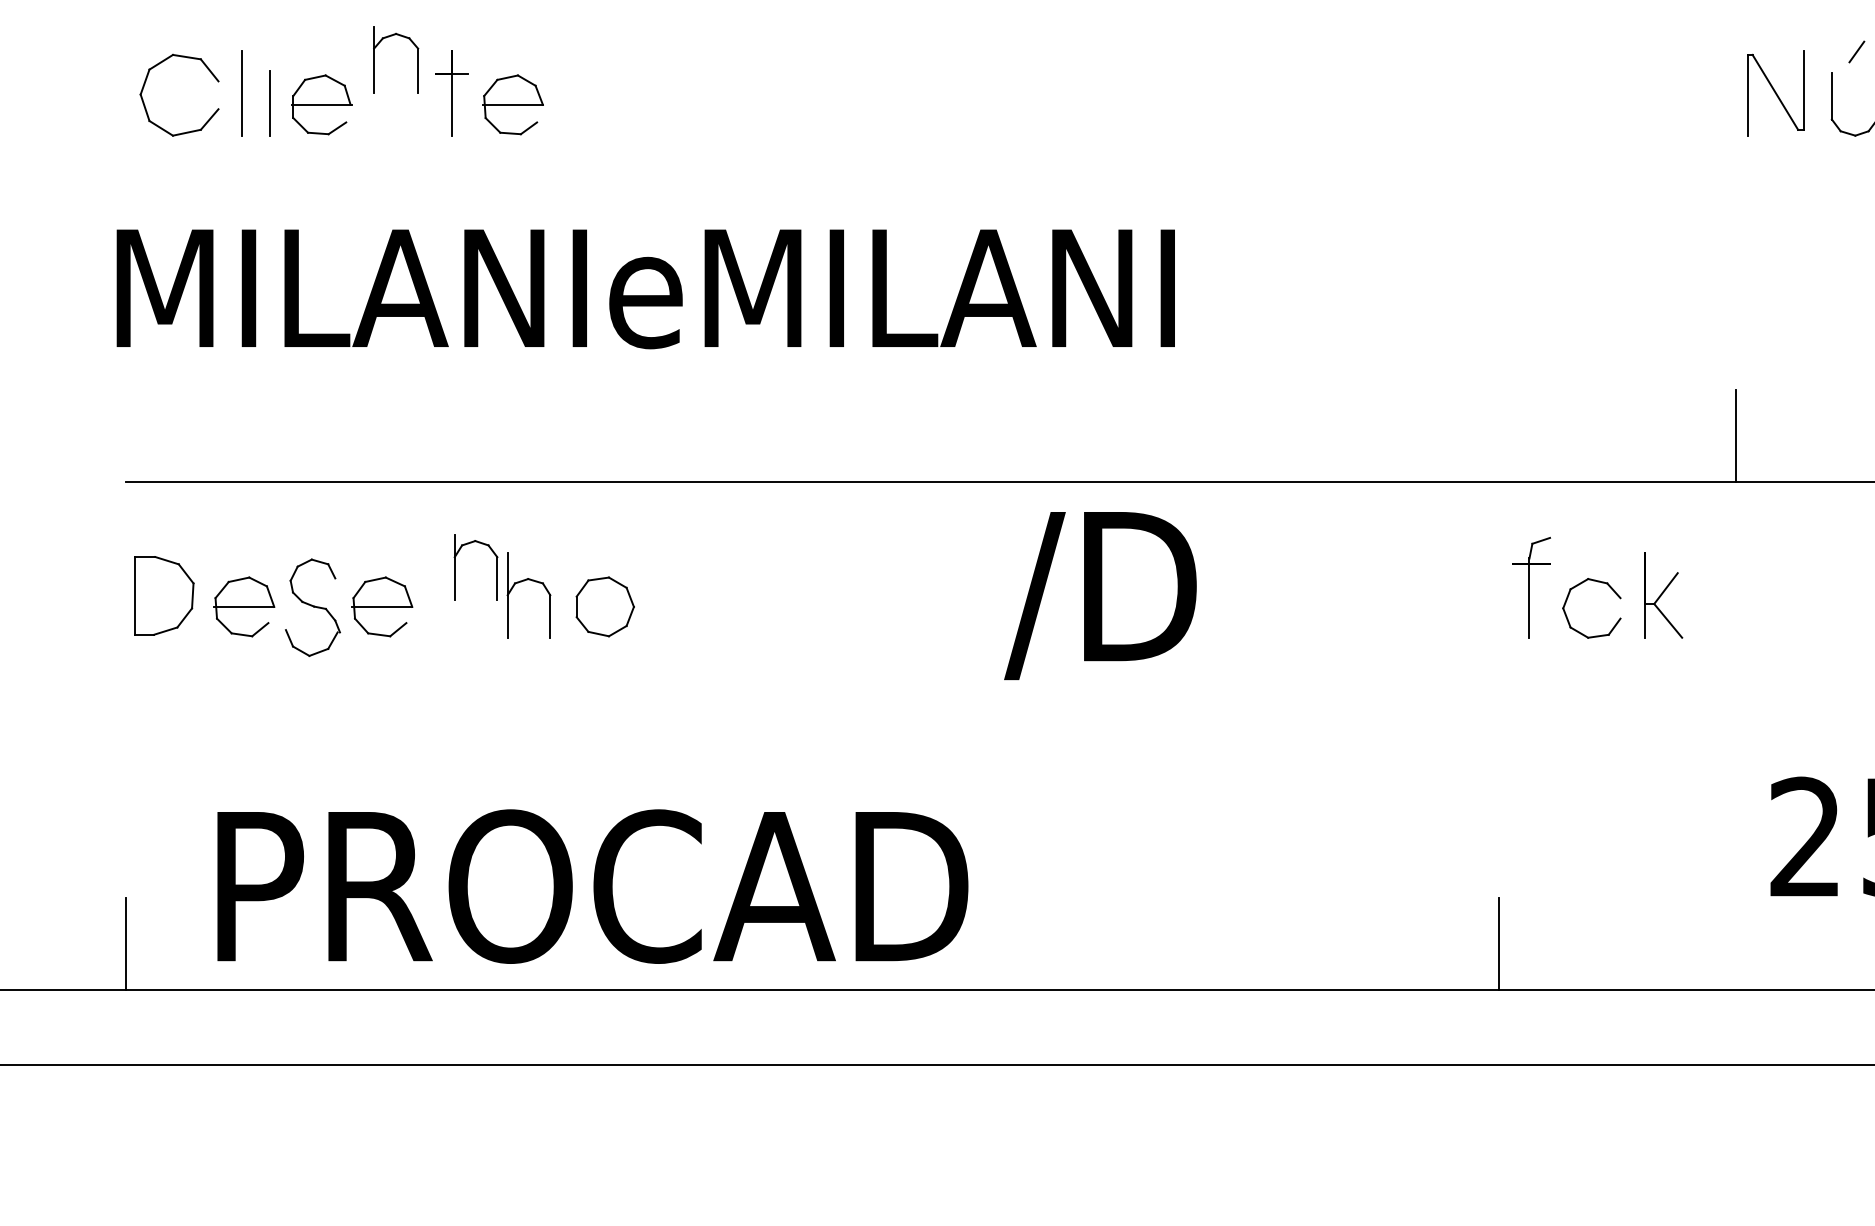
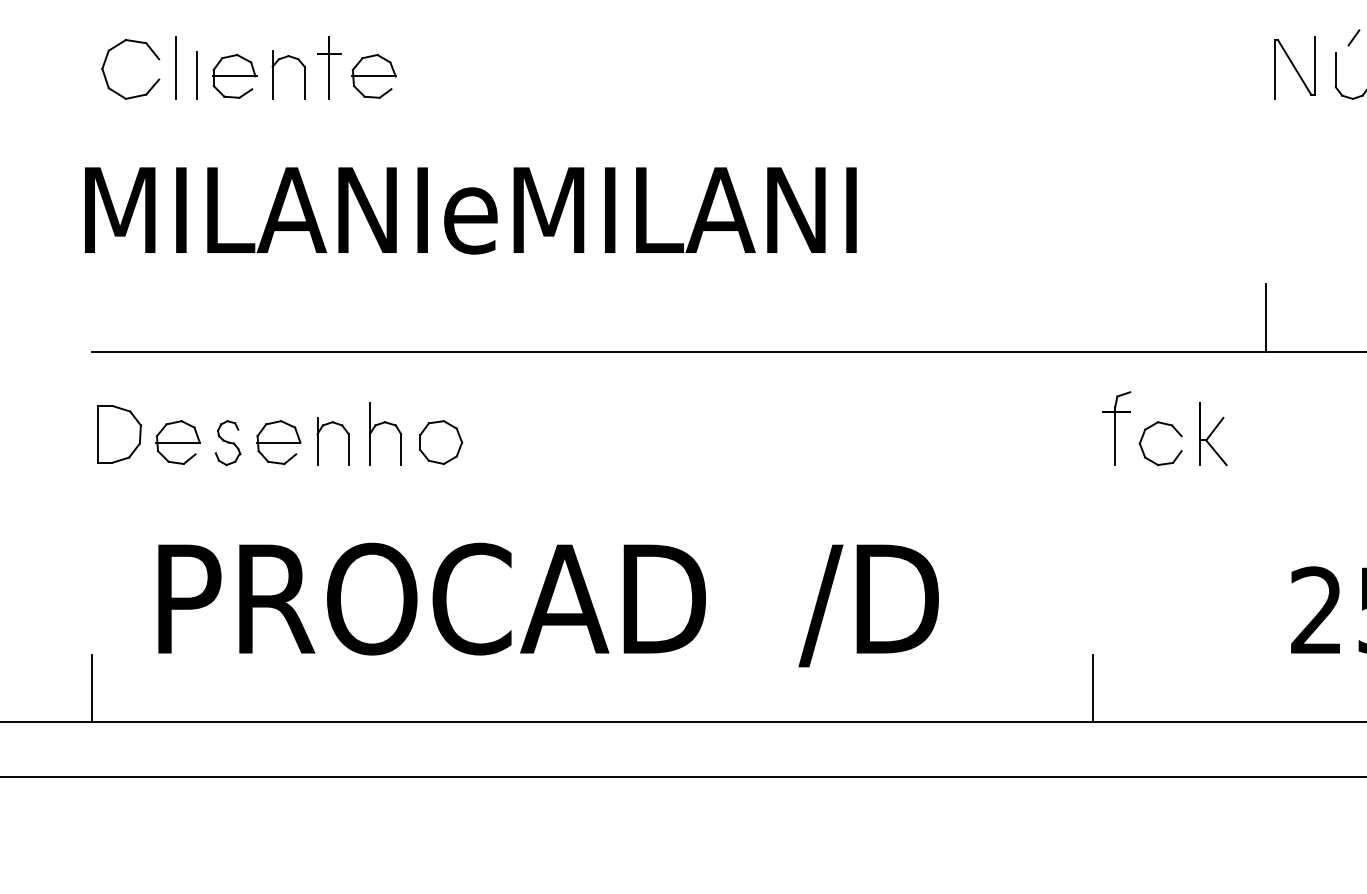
part: (417, 59) -> (304, 74), moved
part: (455, 567) -> (318, 441), moved
text: (1100, 596) -> (868, 606), moved
part: (313, 607) -> (228, 442), size x0.62
text: (592, 886) -> (431, 599), moved

